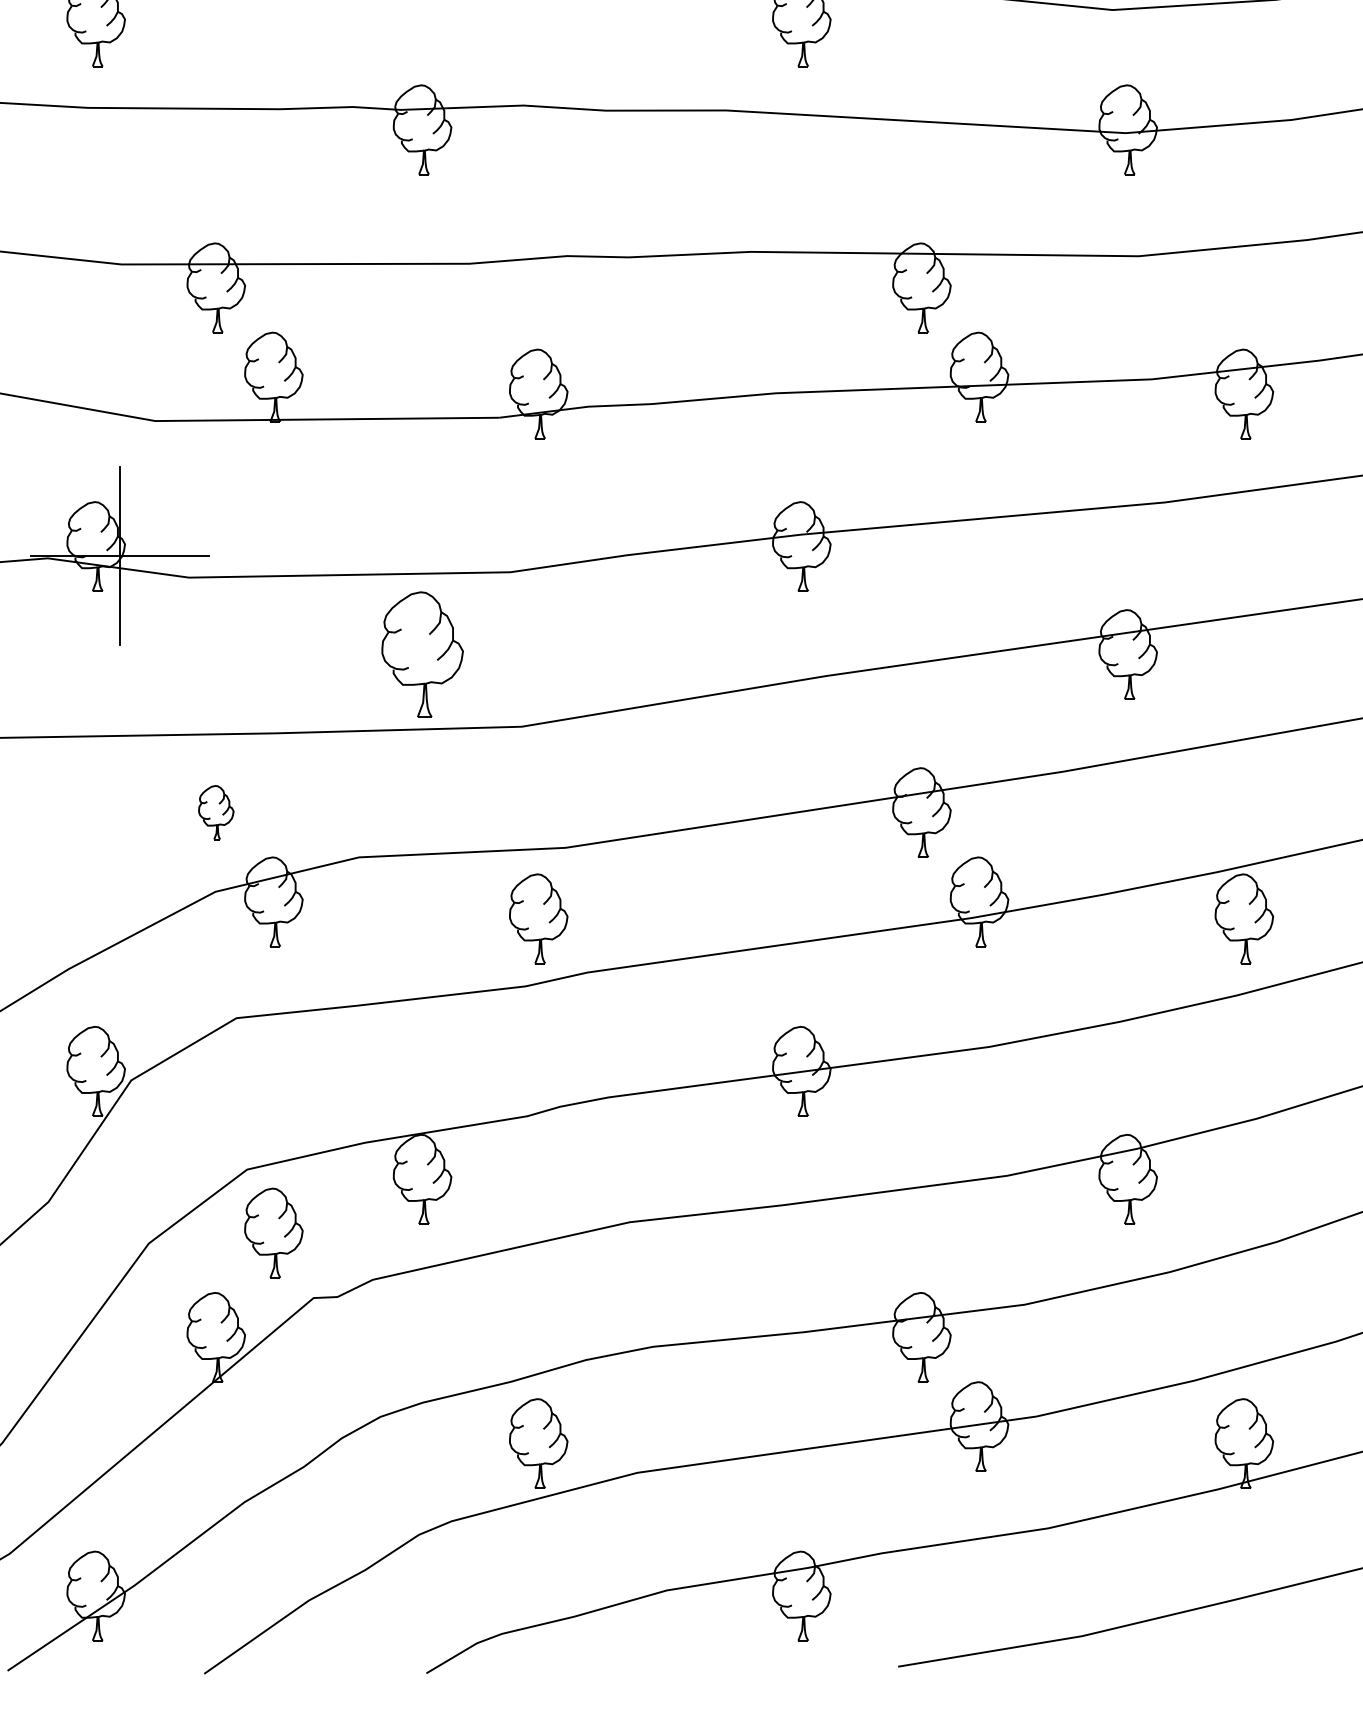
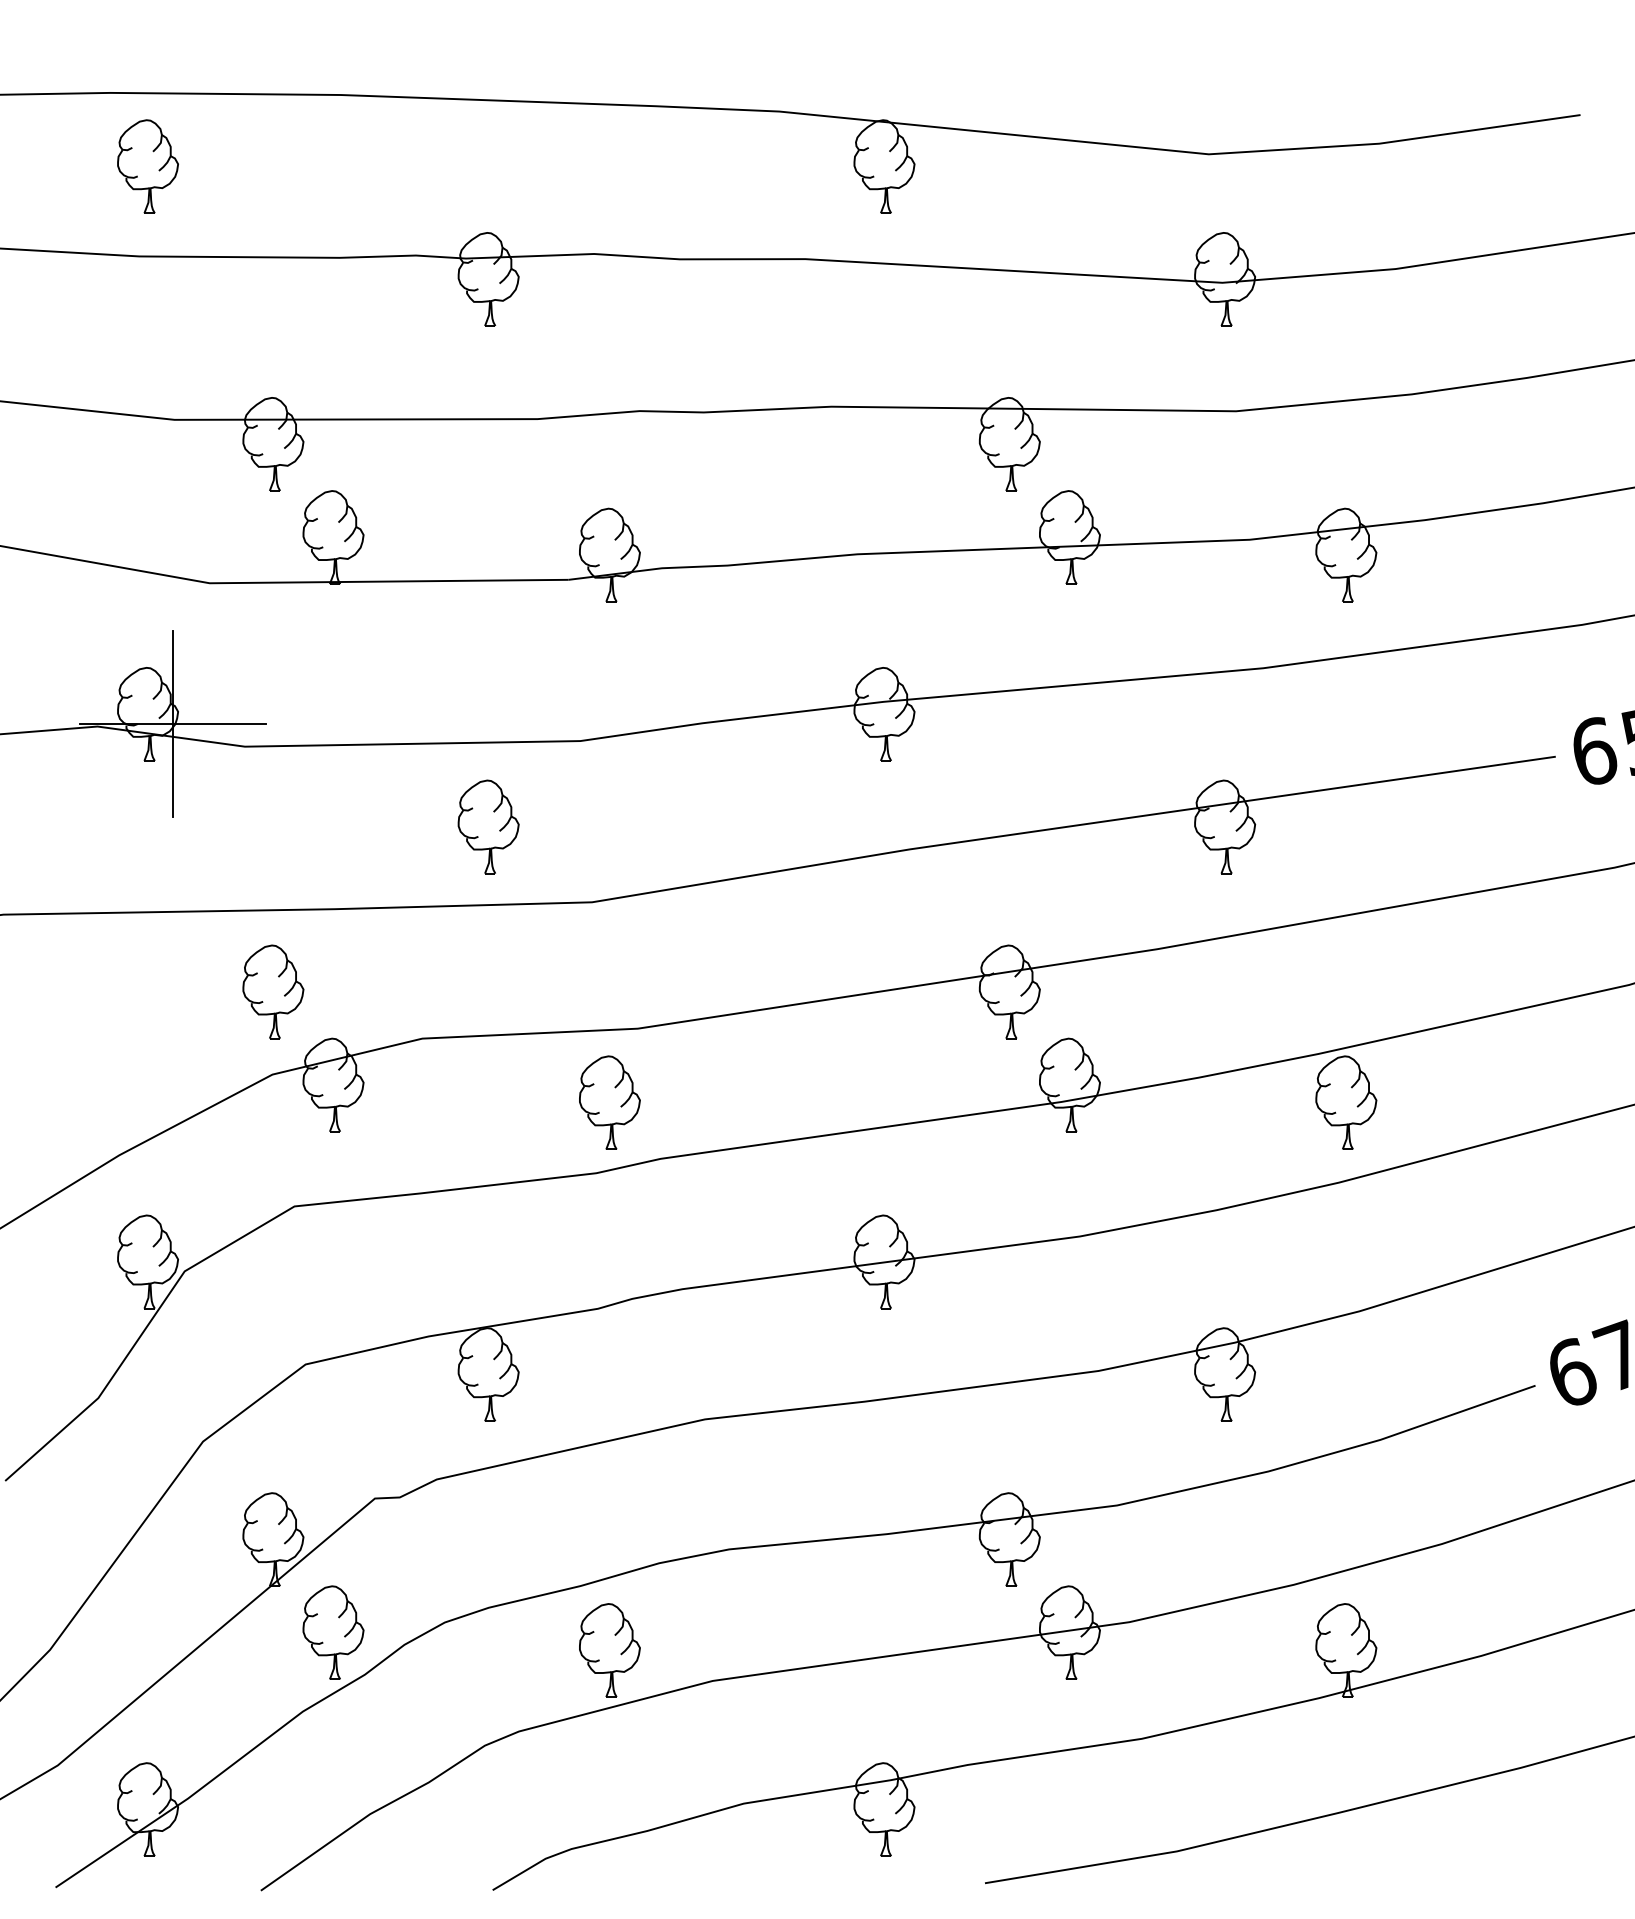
part: (422, 654) -> (488, 826), size x0.71
part: (216, 812) -> (273, 991), size x1.67
part: (273, 1232) -> (333, 1632), moved

